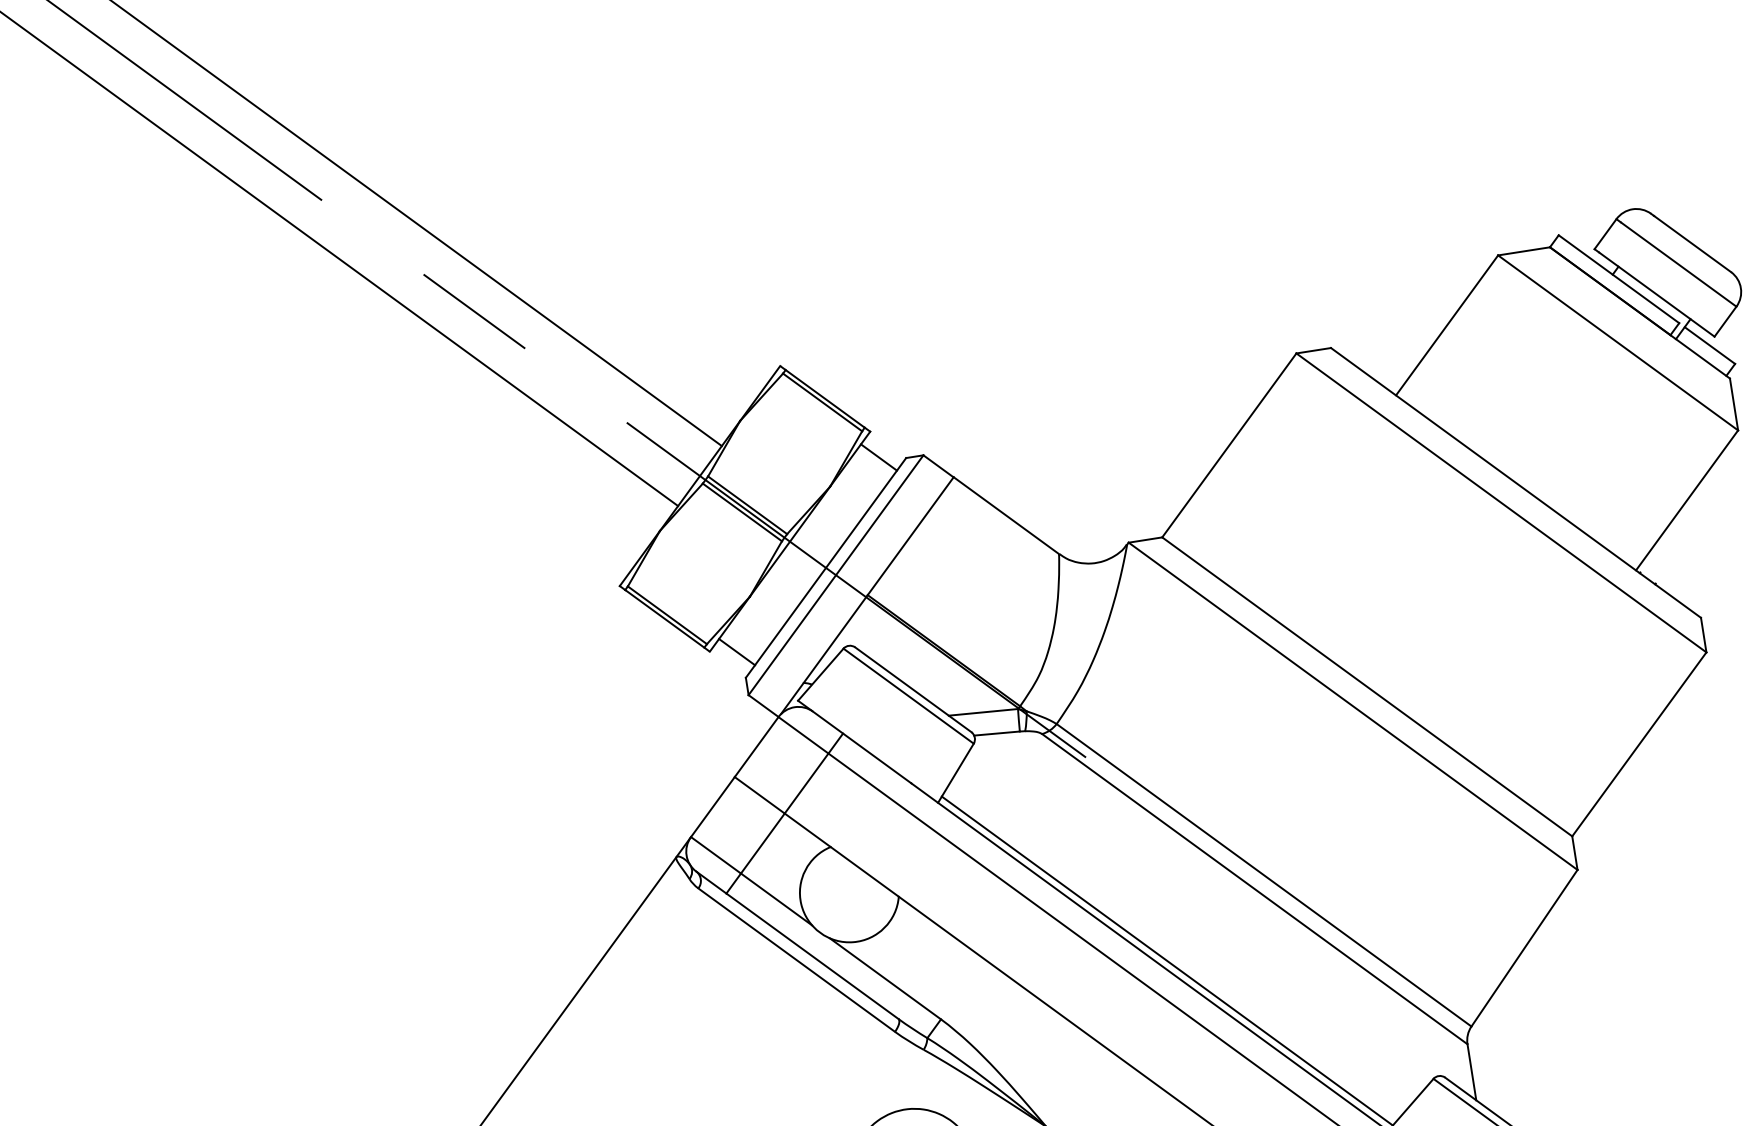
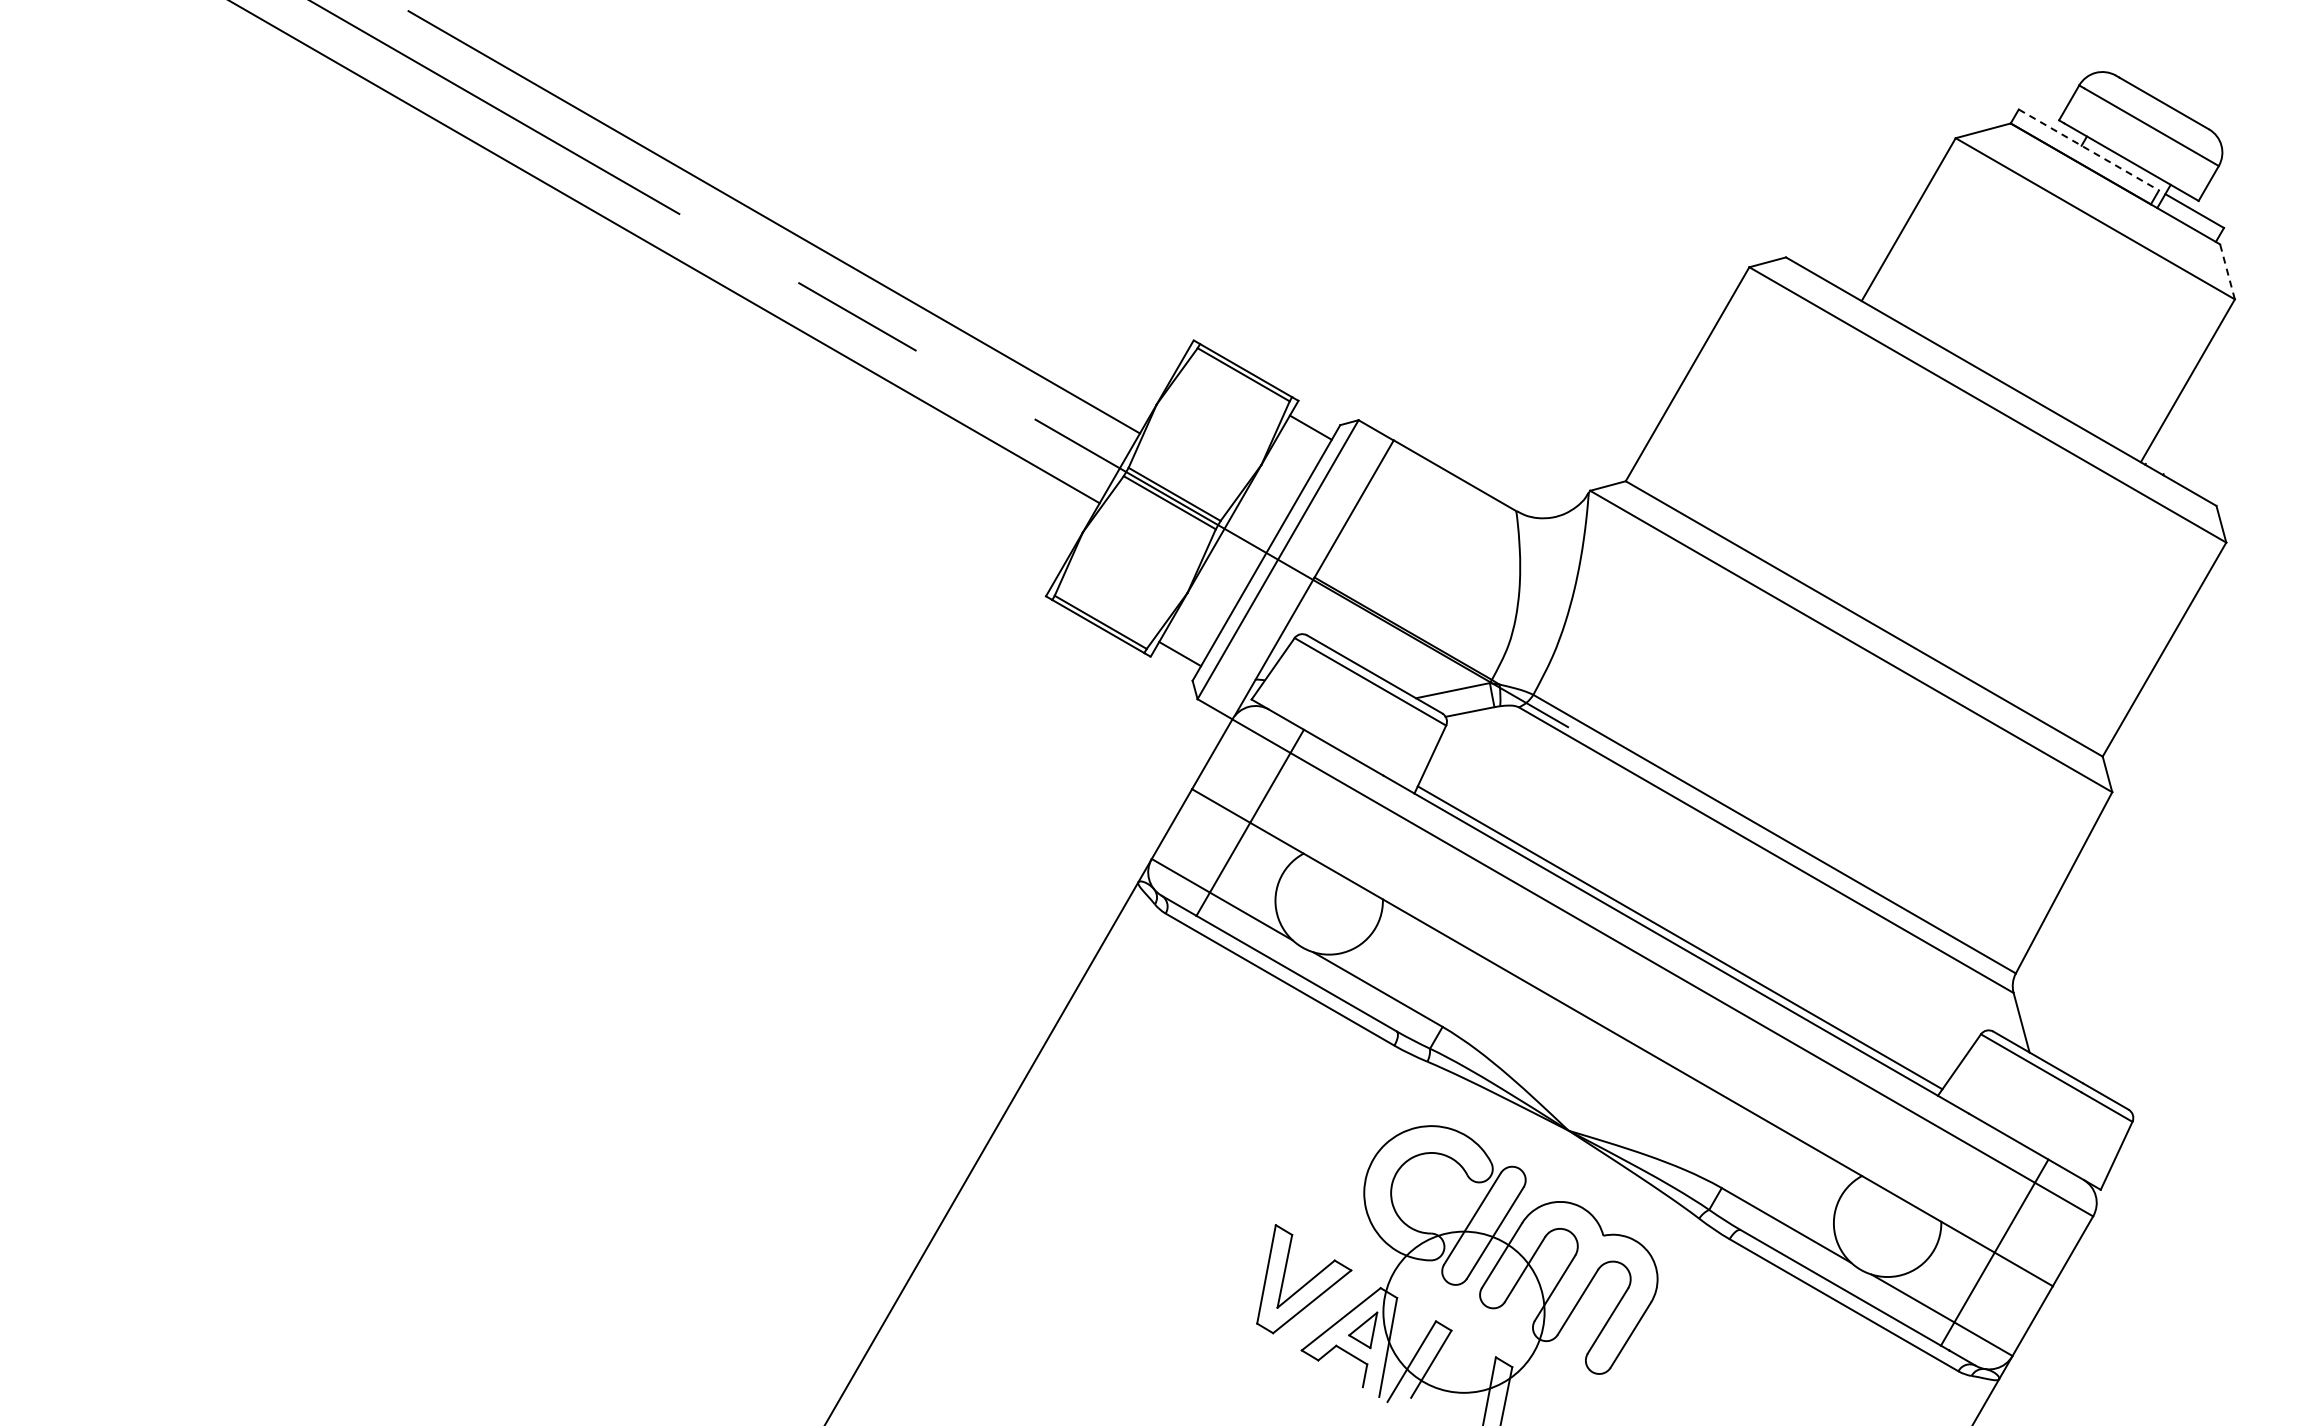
line: (1618, 278) -> (2088, 149), solid -> dashed
line: (1734, 404) -> (2227, 271), solid -> dashed

